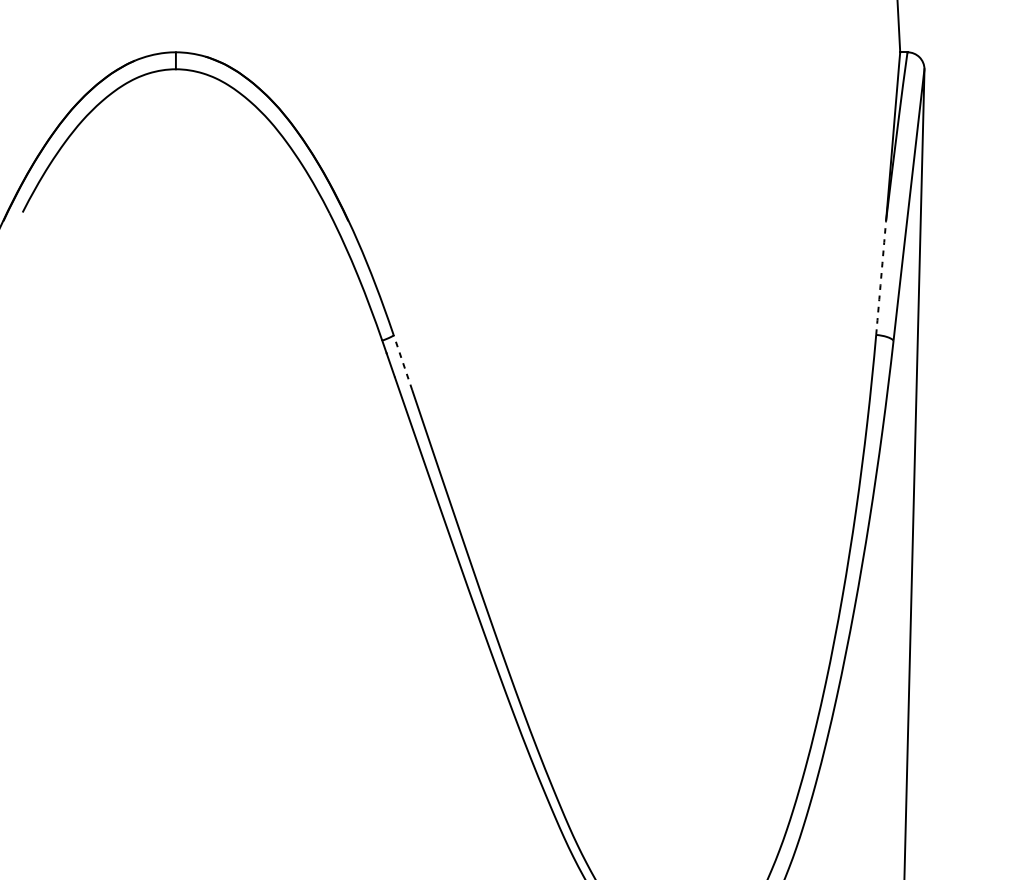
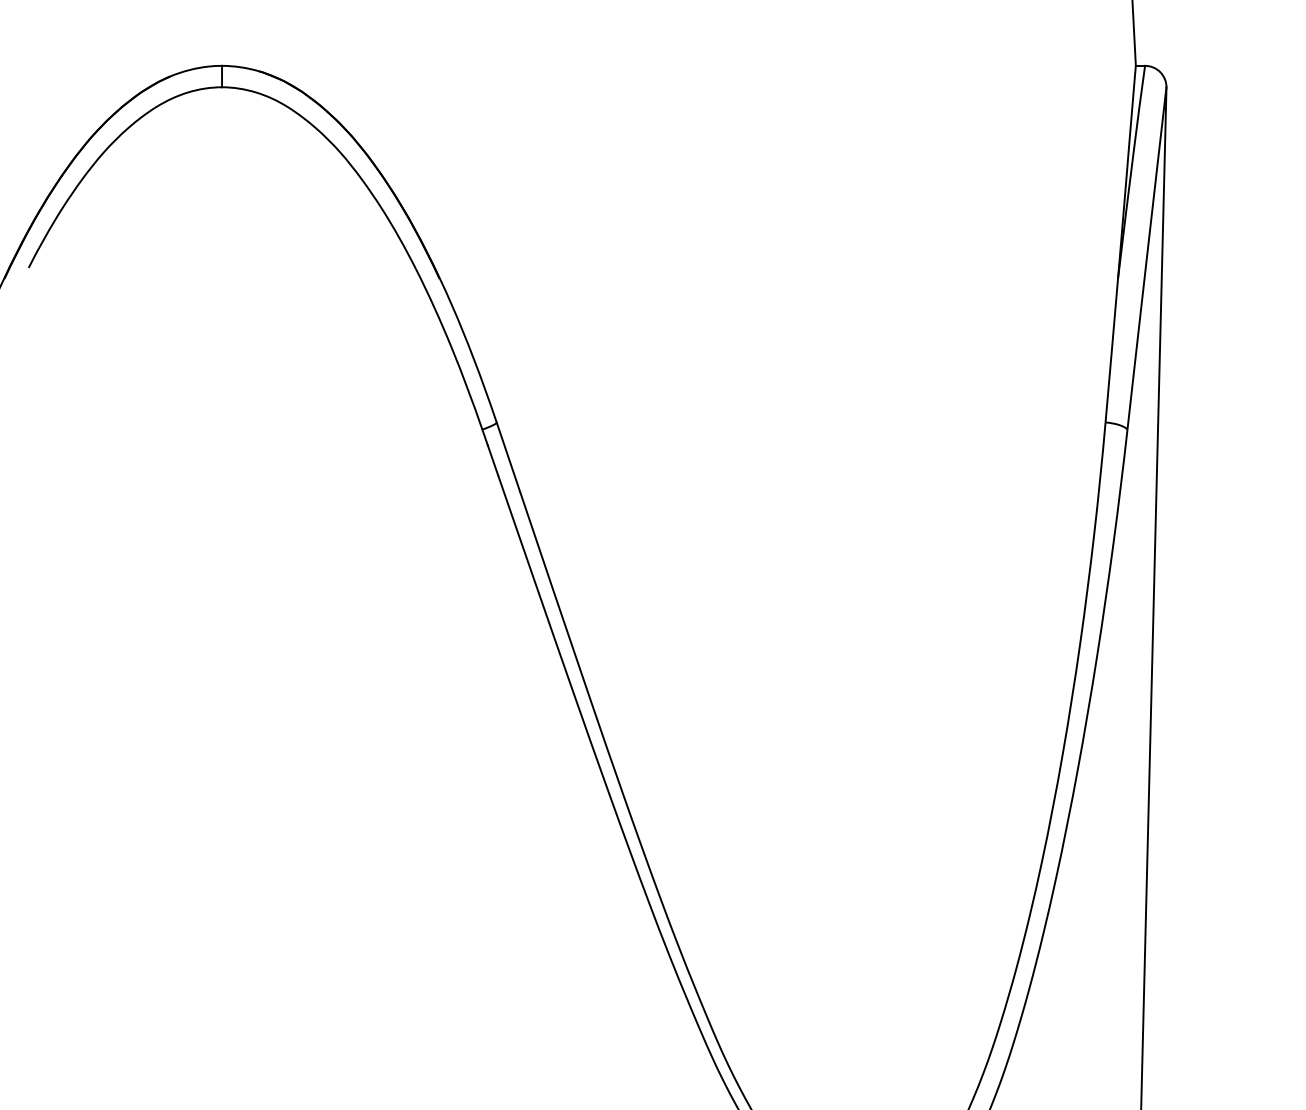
arc: (880, 277) -> (1111, 350), dashed -> solid
line: (402, 362) -> (508, 457), dashed -> solid

